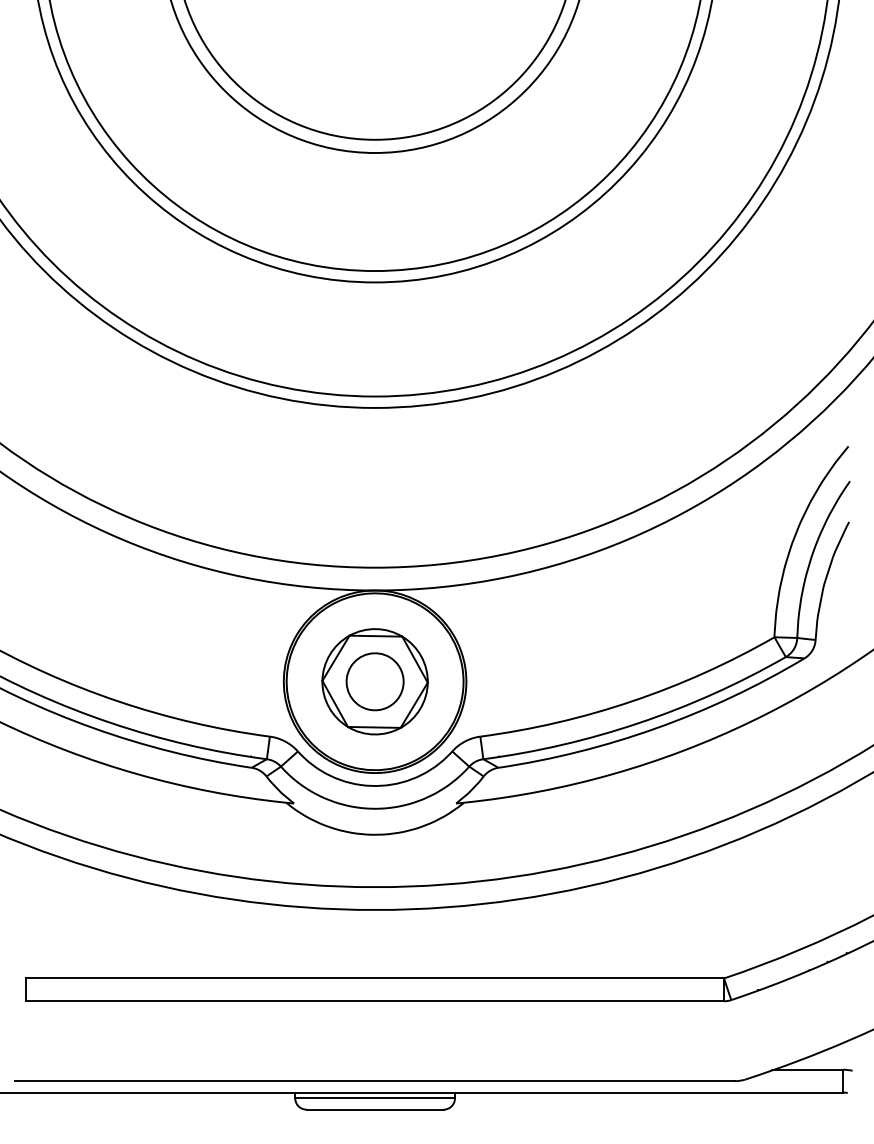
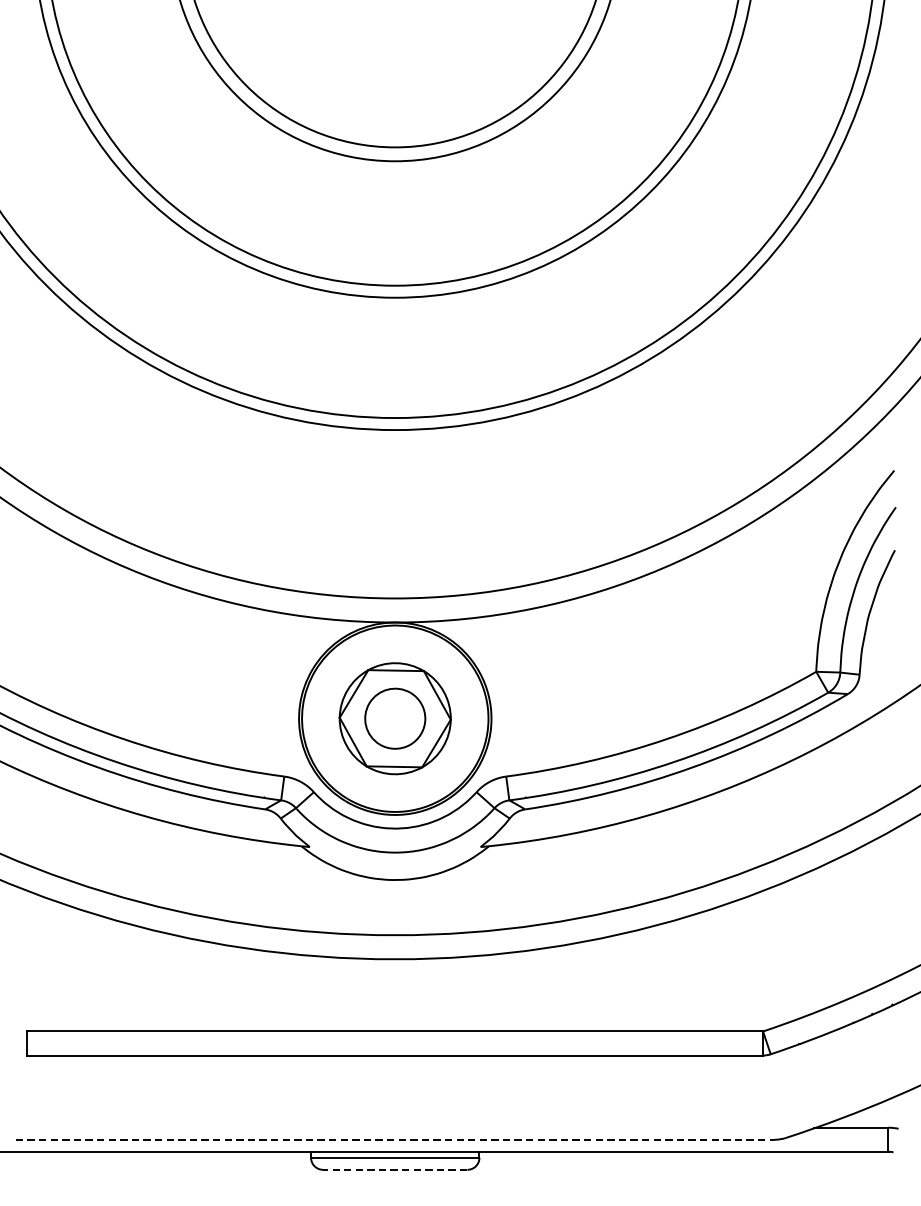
line: (375, 1081) -> (395, 1140), solid -> dashed
line: (374, 1109) -> (394, 1169), solid -> dashed

